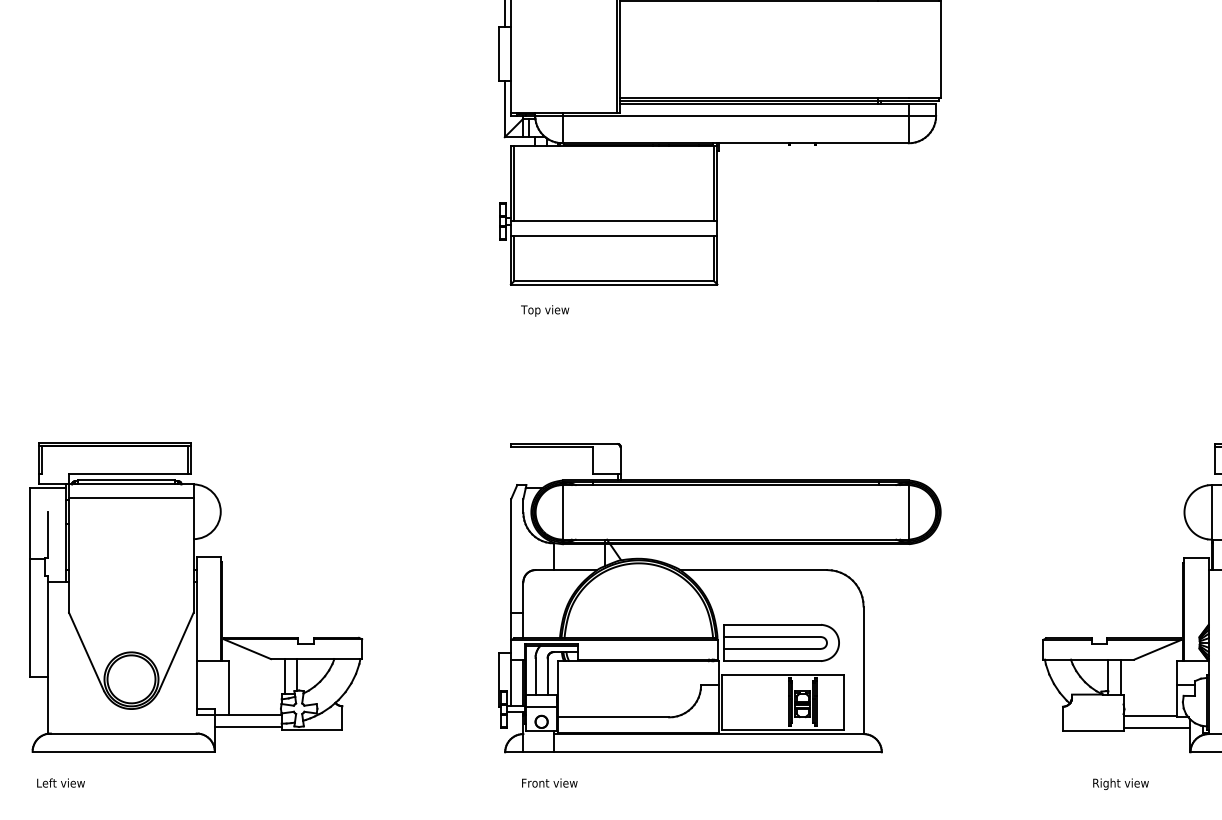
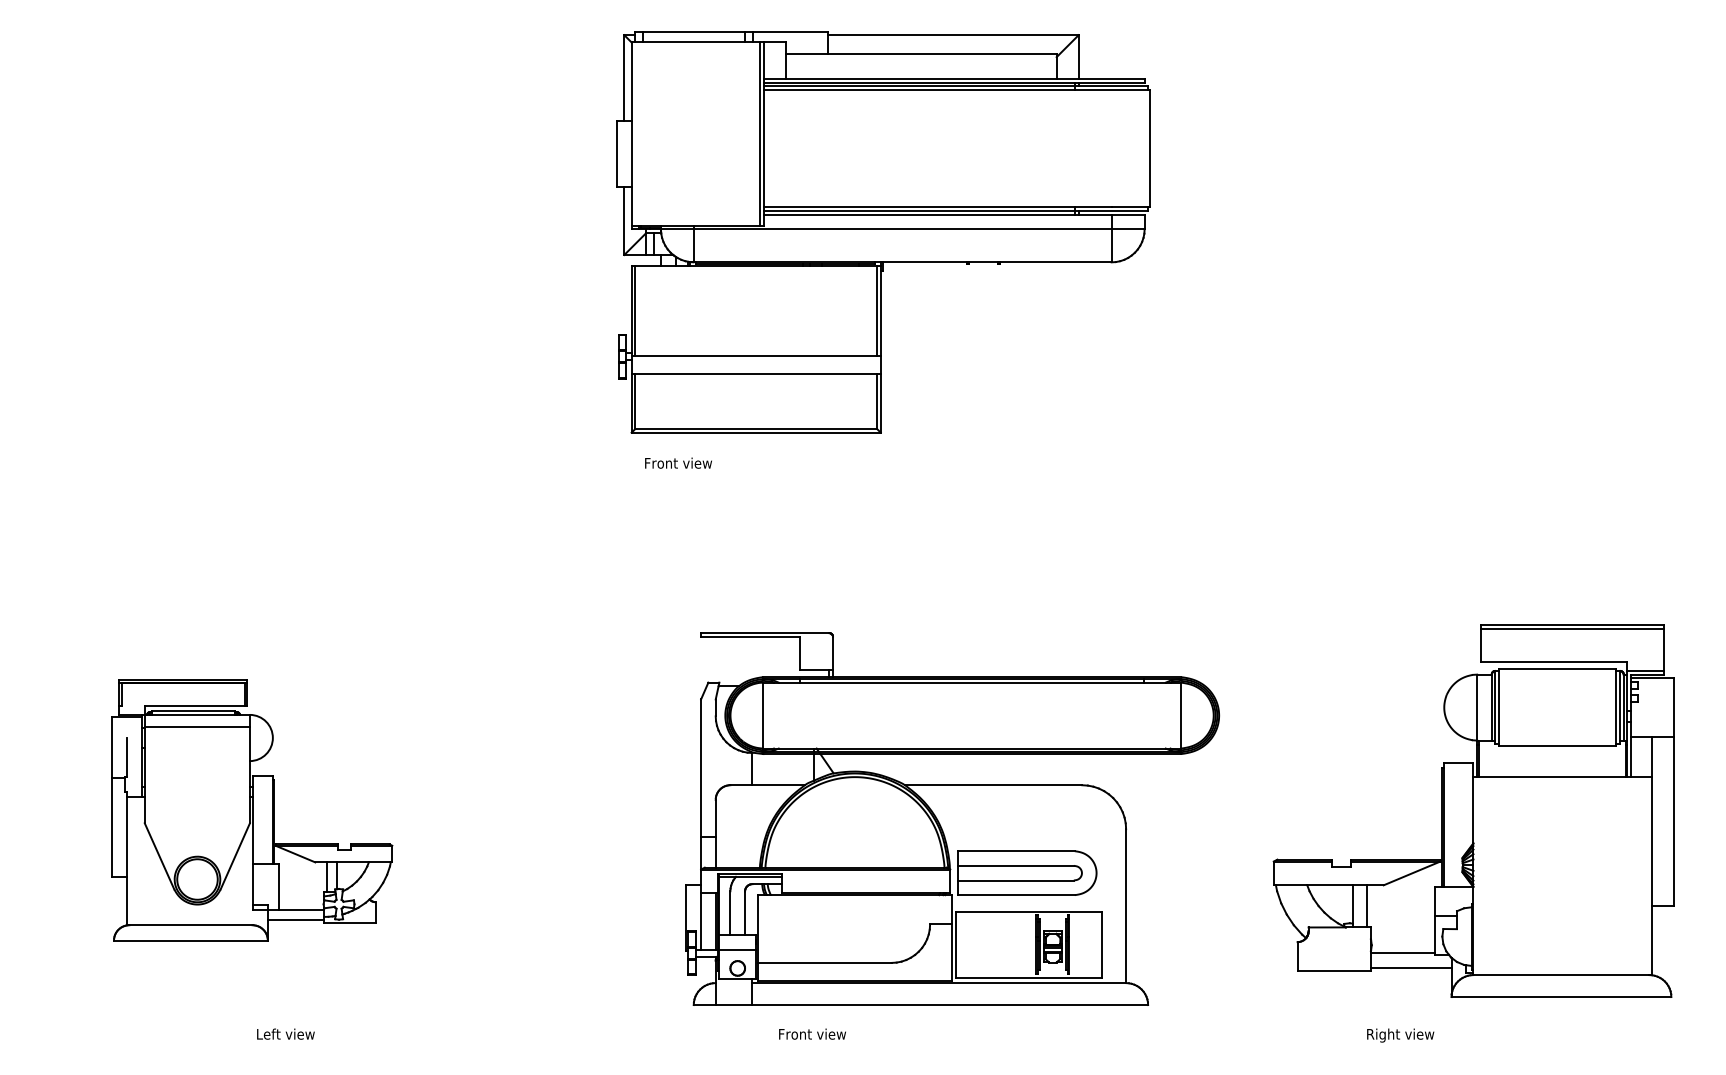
text: (548, 310) -> (677, 464), Top view -> Front view
part: (196, 597) -> (252, 810), size x0.7
part: (719, 597) -> (952, 818), moved
text: (60, 782) -> (285, 1033), moved
text: (549, 782) -> (812, 1033), moved
text: (1120, 784) -> (1400, 1035), moved

